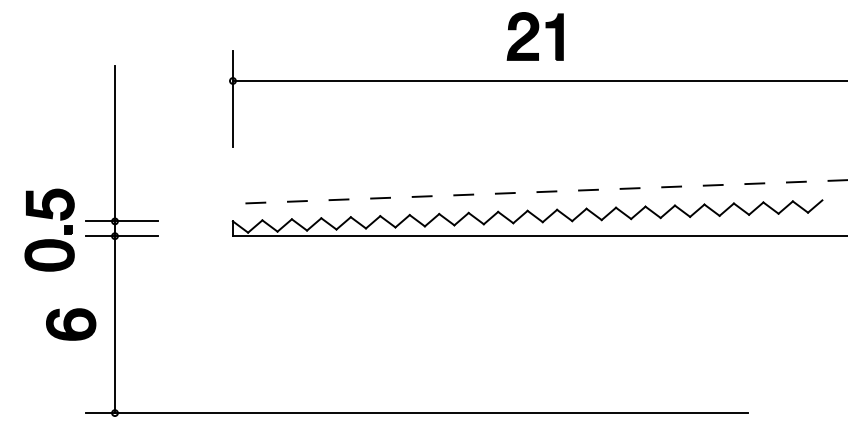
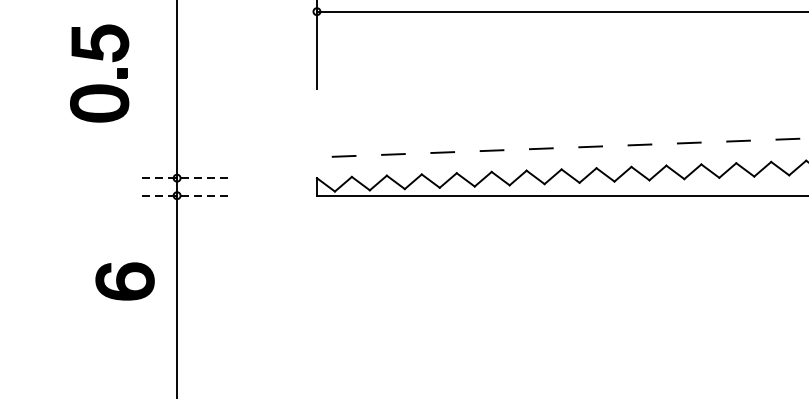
line: (121, 221) -> (184, 178), solid -> dashed
line: (121, 236) -> (184, 196), solid -> dashed
part: (49, 239) -> (99, 84), moved
part: (71, 324) -> (125, 281), moved

